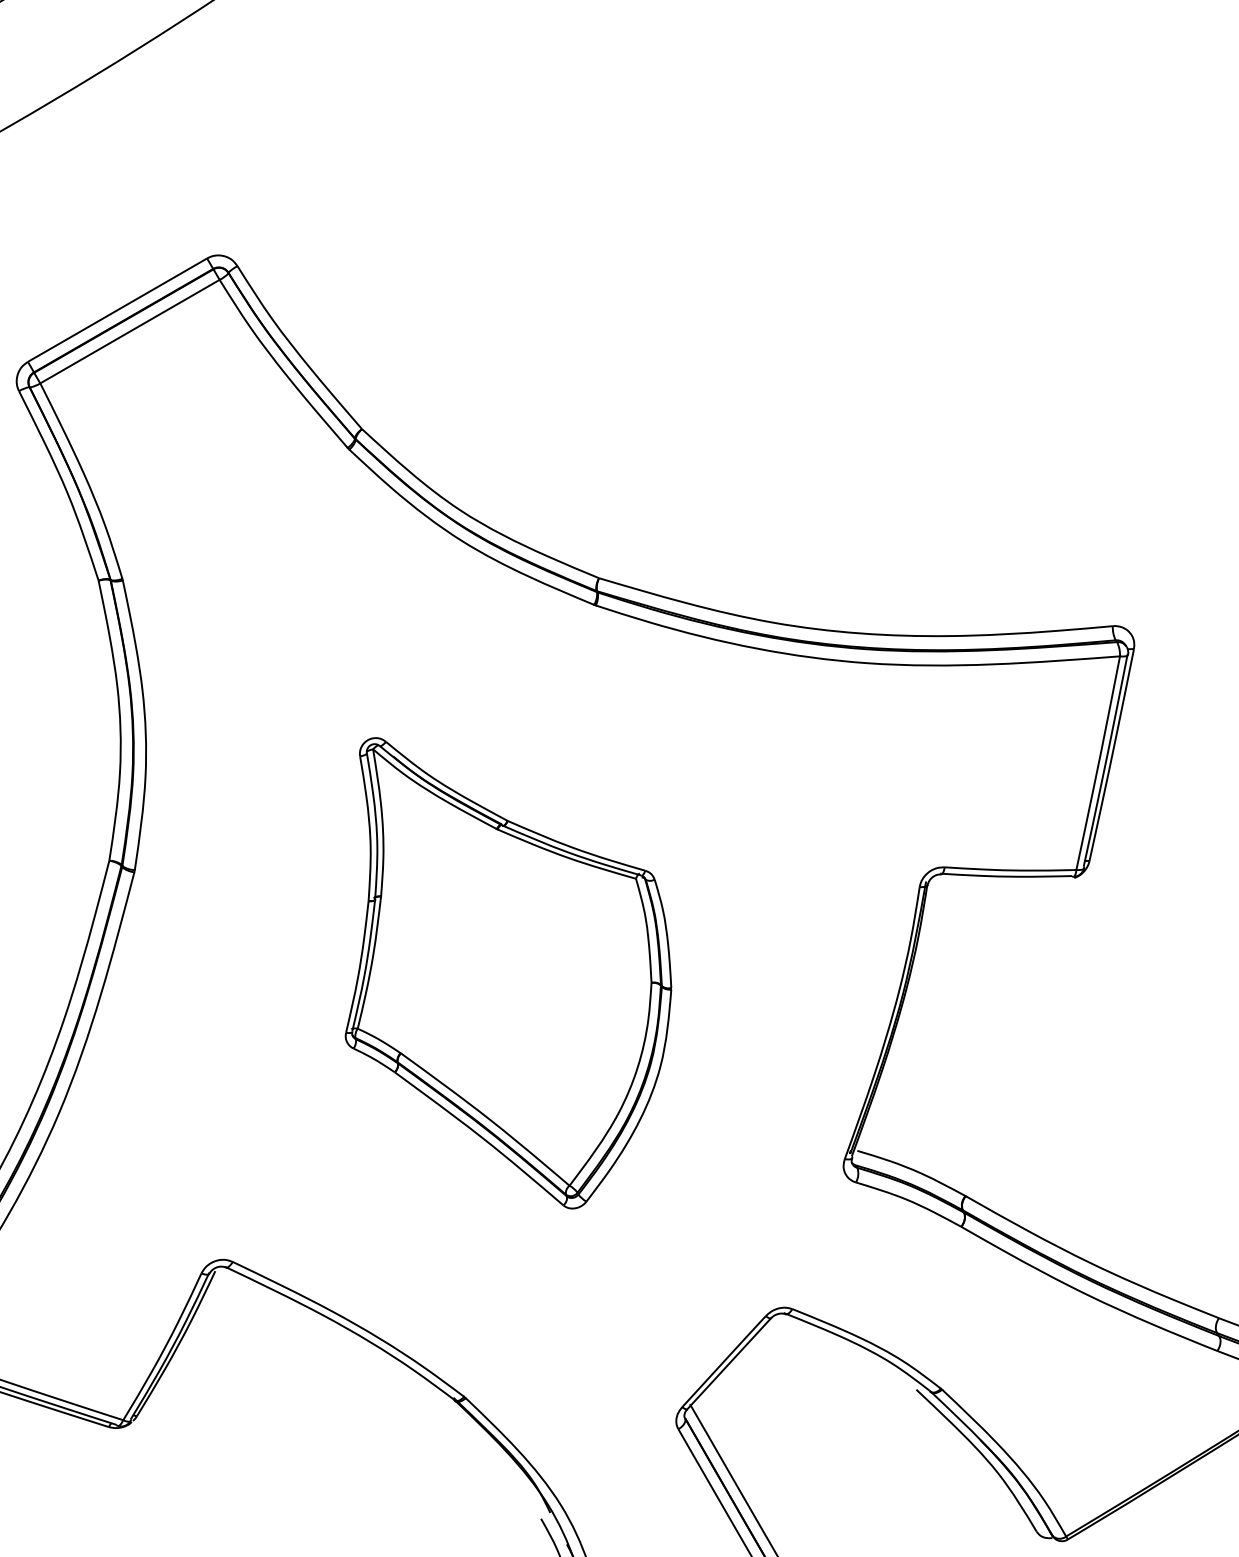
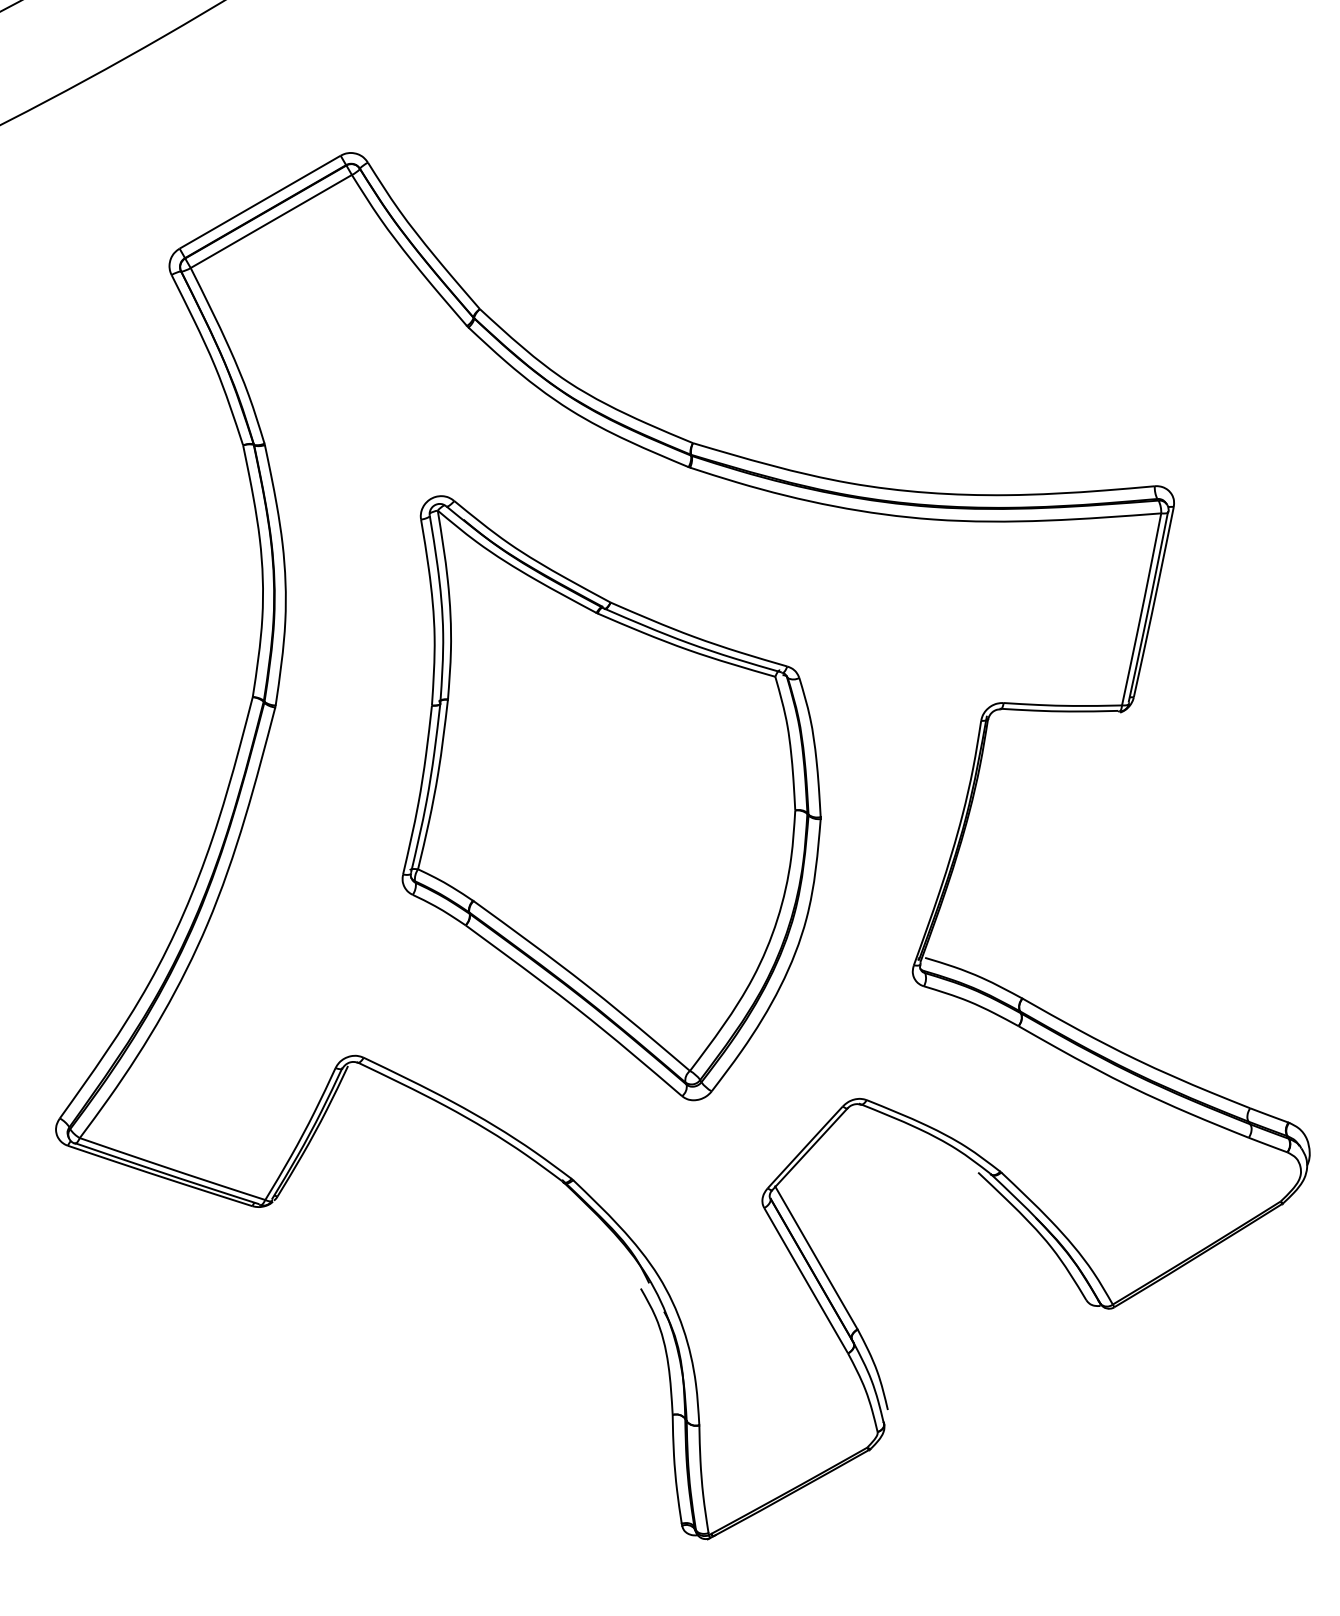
part: (508, 973) -> (611, 798), size x1.43

